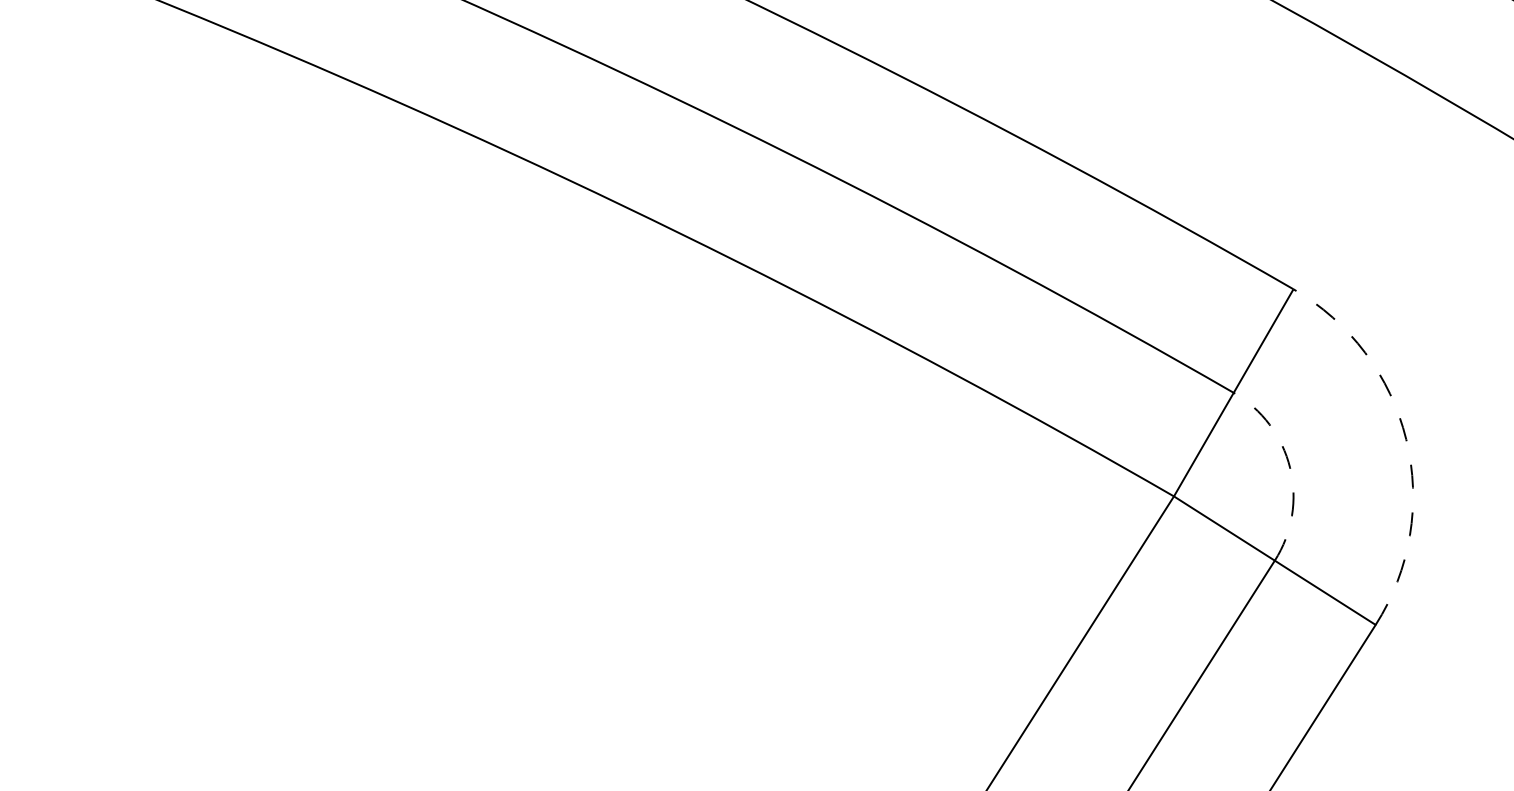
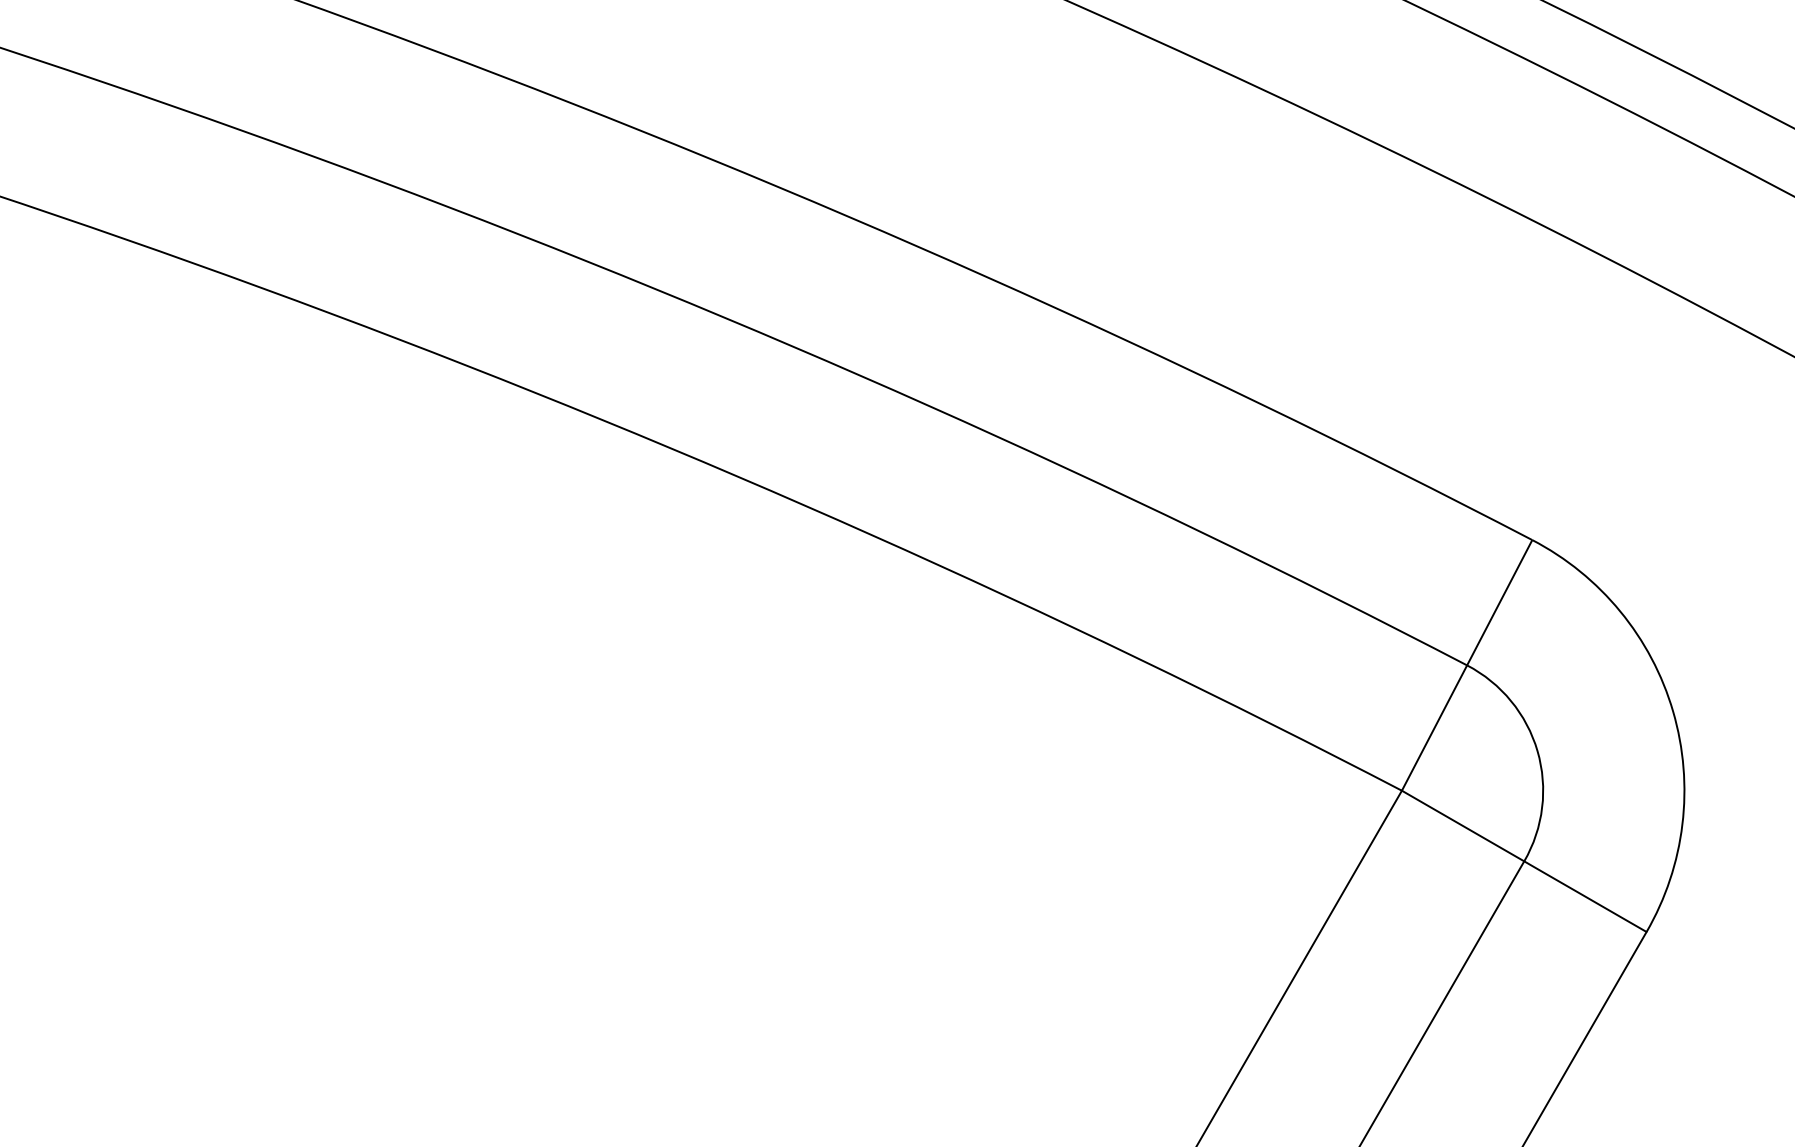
arc: (1406, 439) -> (1673, 711), dashed -> solid
arc: (1290, 468) -> (1537, 751), dashed -> solid

